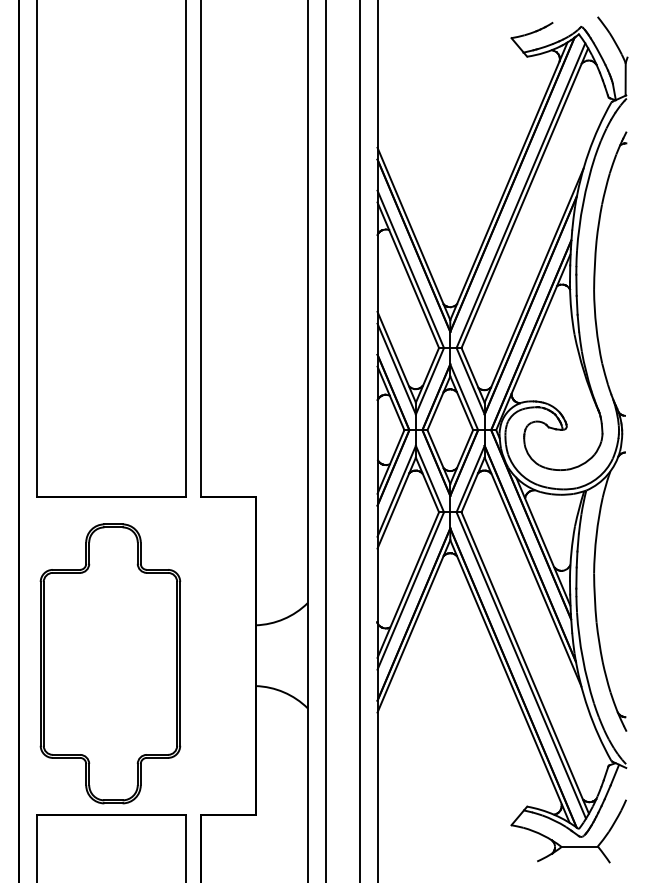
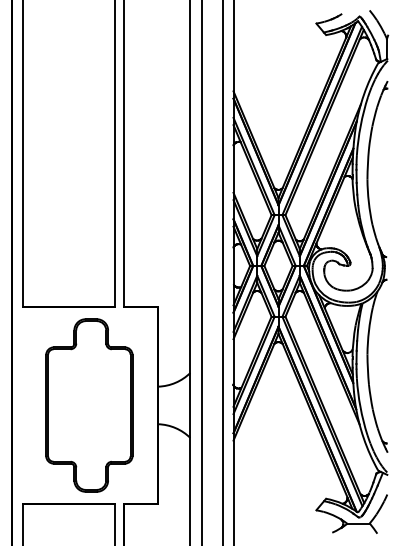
part: (110, 663) -> (89, 405), moved

